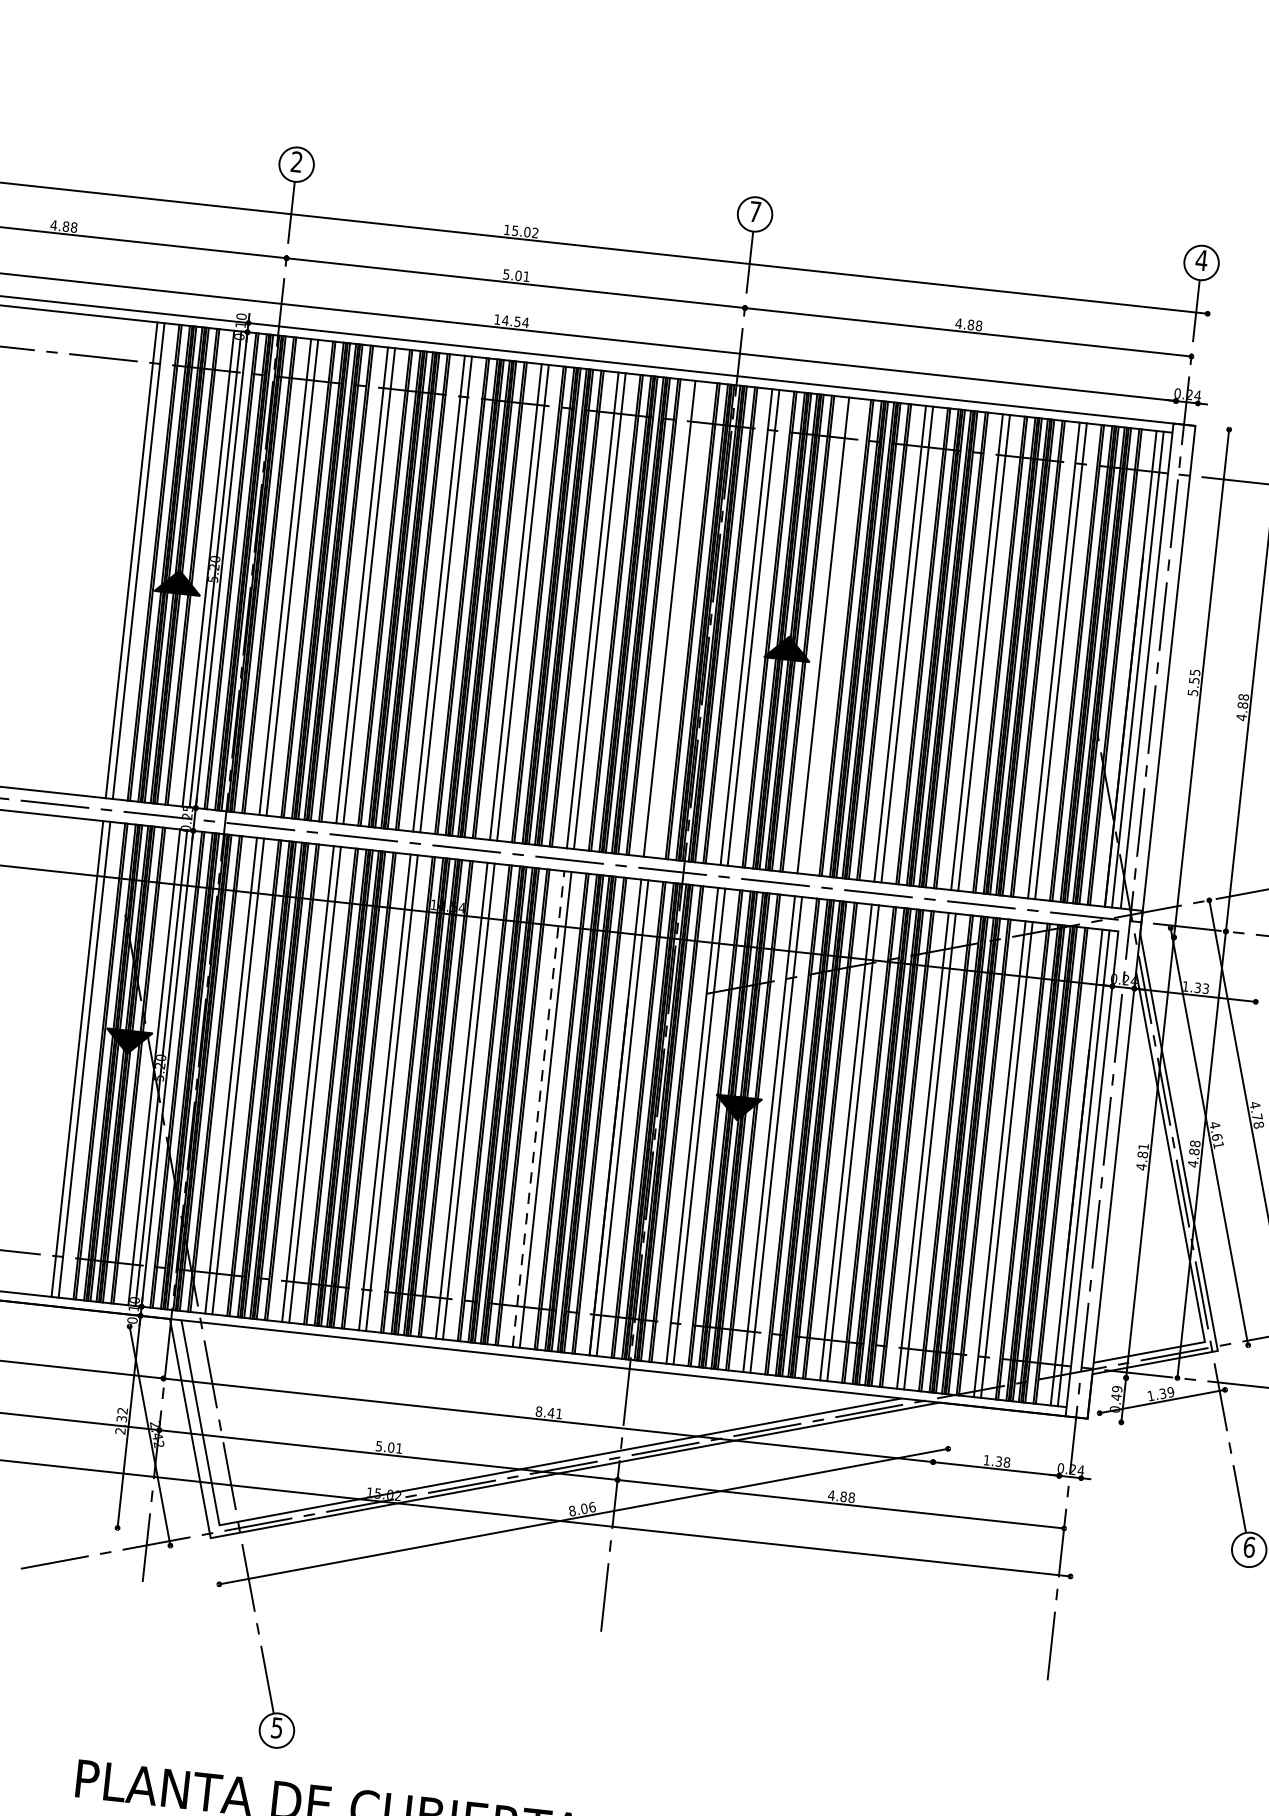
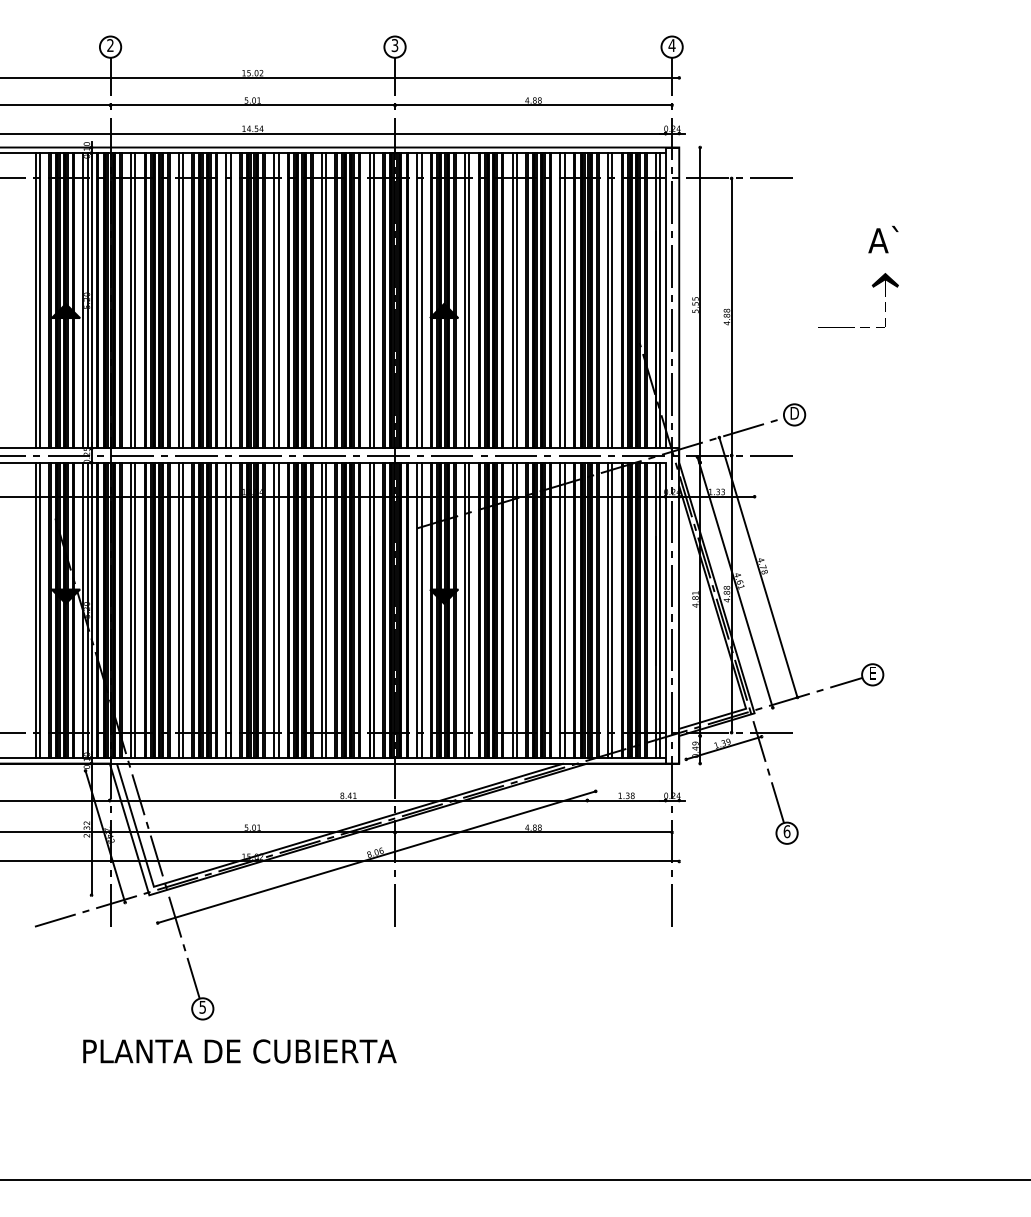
text: (754, 211) -> (394, 45), 7 -> 3
line: (676, 618) -> (373, 300), added
line: (830, 635) -> (469, 300), added
line: (537, 1109) -> (321, 610), dashed -> solid

